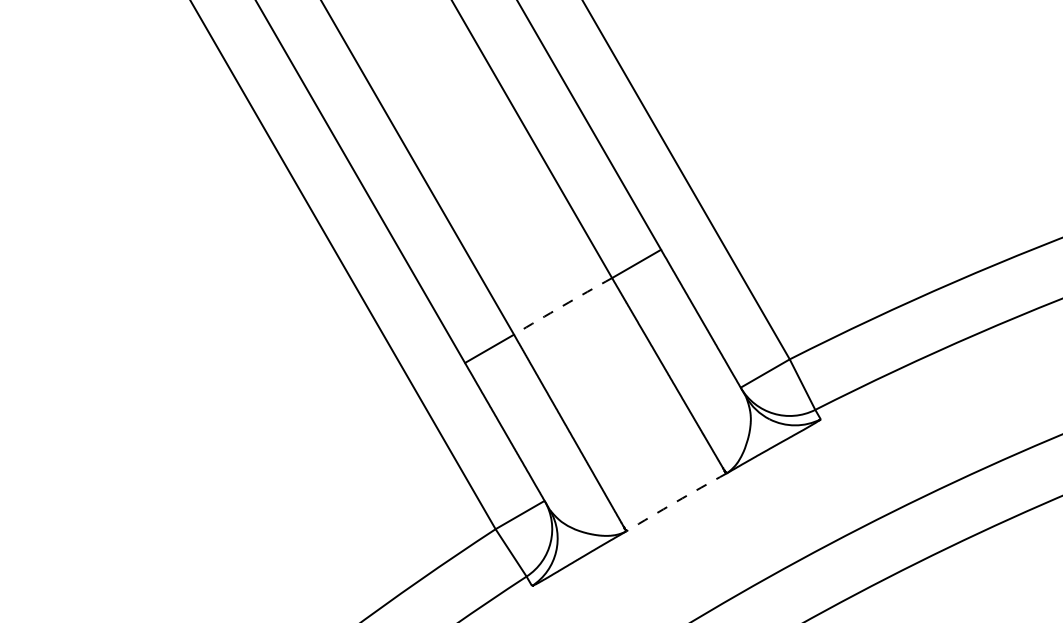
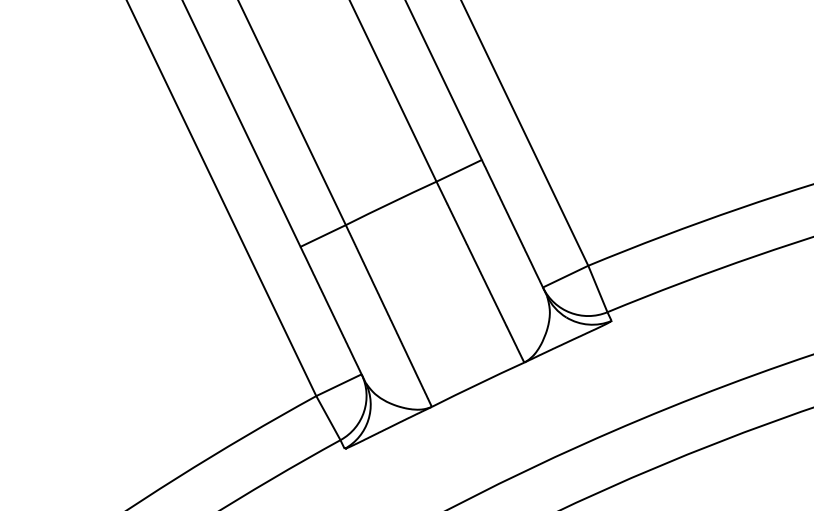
arc: (562, 305) -> (390, 202), dashed -> solid
arc: (676, 502) -> (478, 384), dashed -> solid

